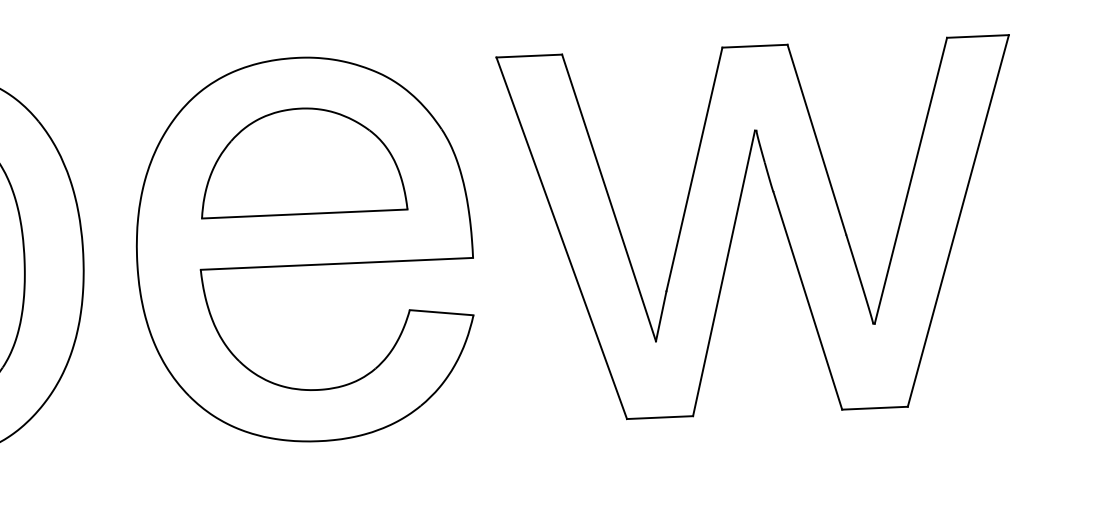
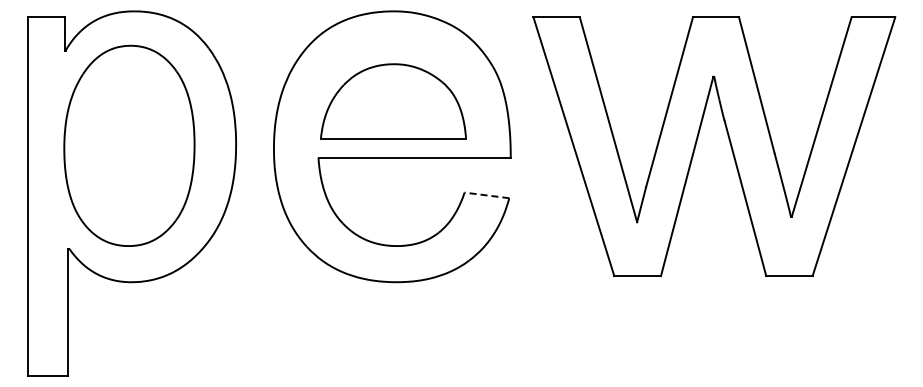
part: (302, 161) -> (393, 101), moved
line: (441, 312) -> (486, 195), solid -> dashed

